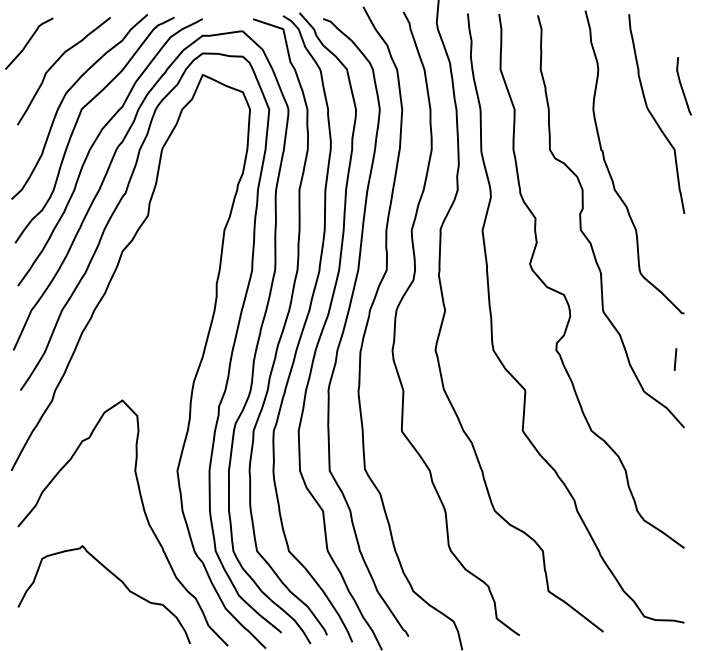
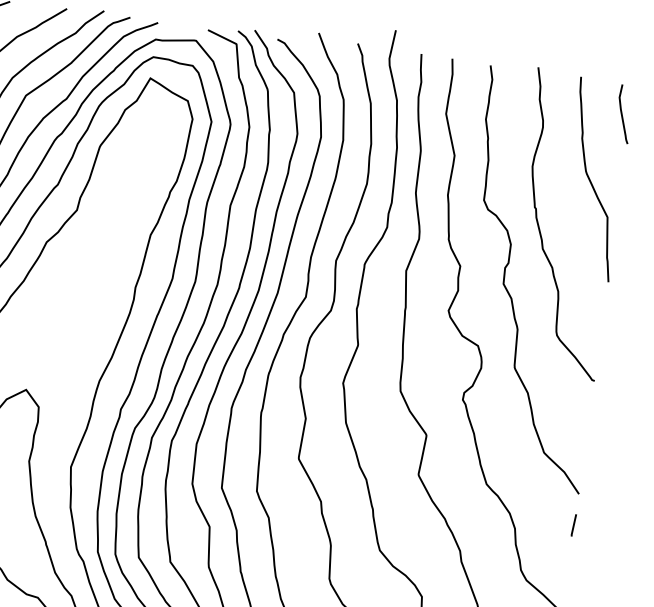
curve: (682, 86) -> (622, 114), moved
line: (675, 359) -> (573, 525), moved

